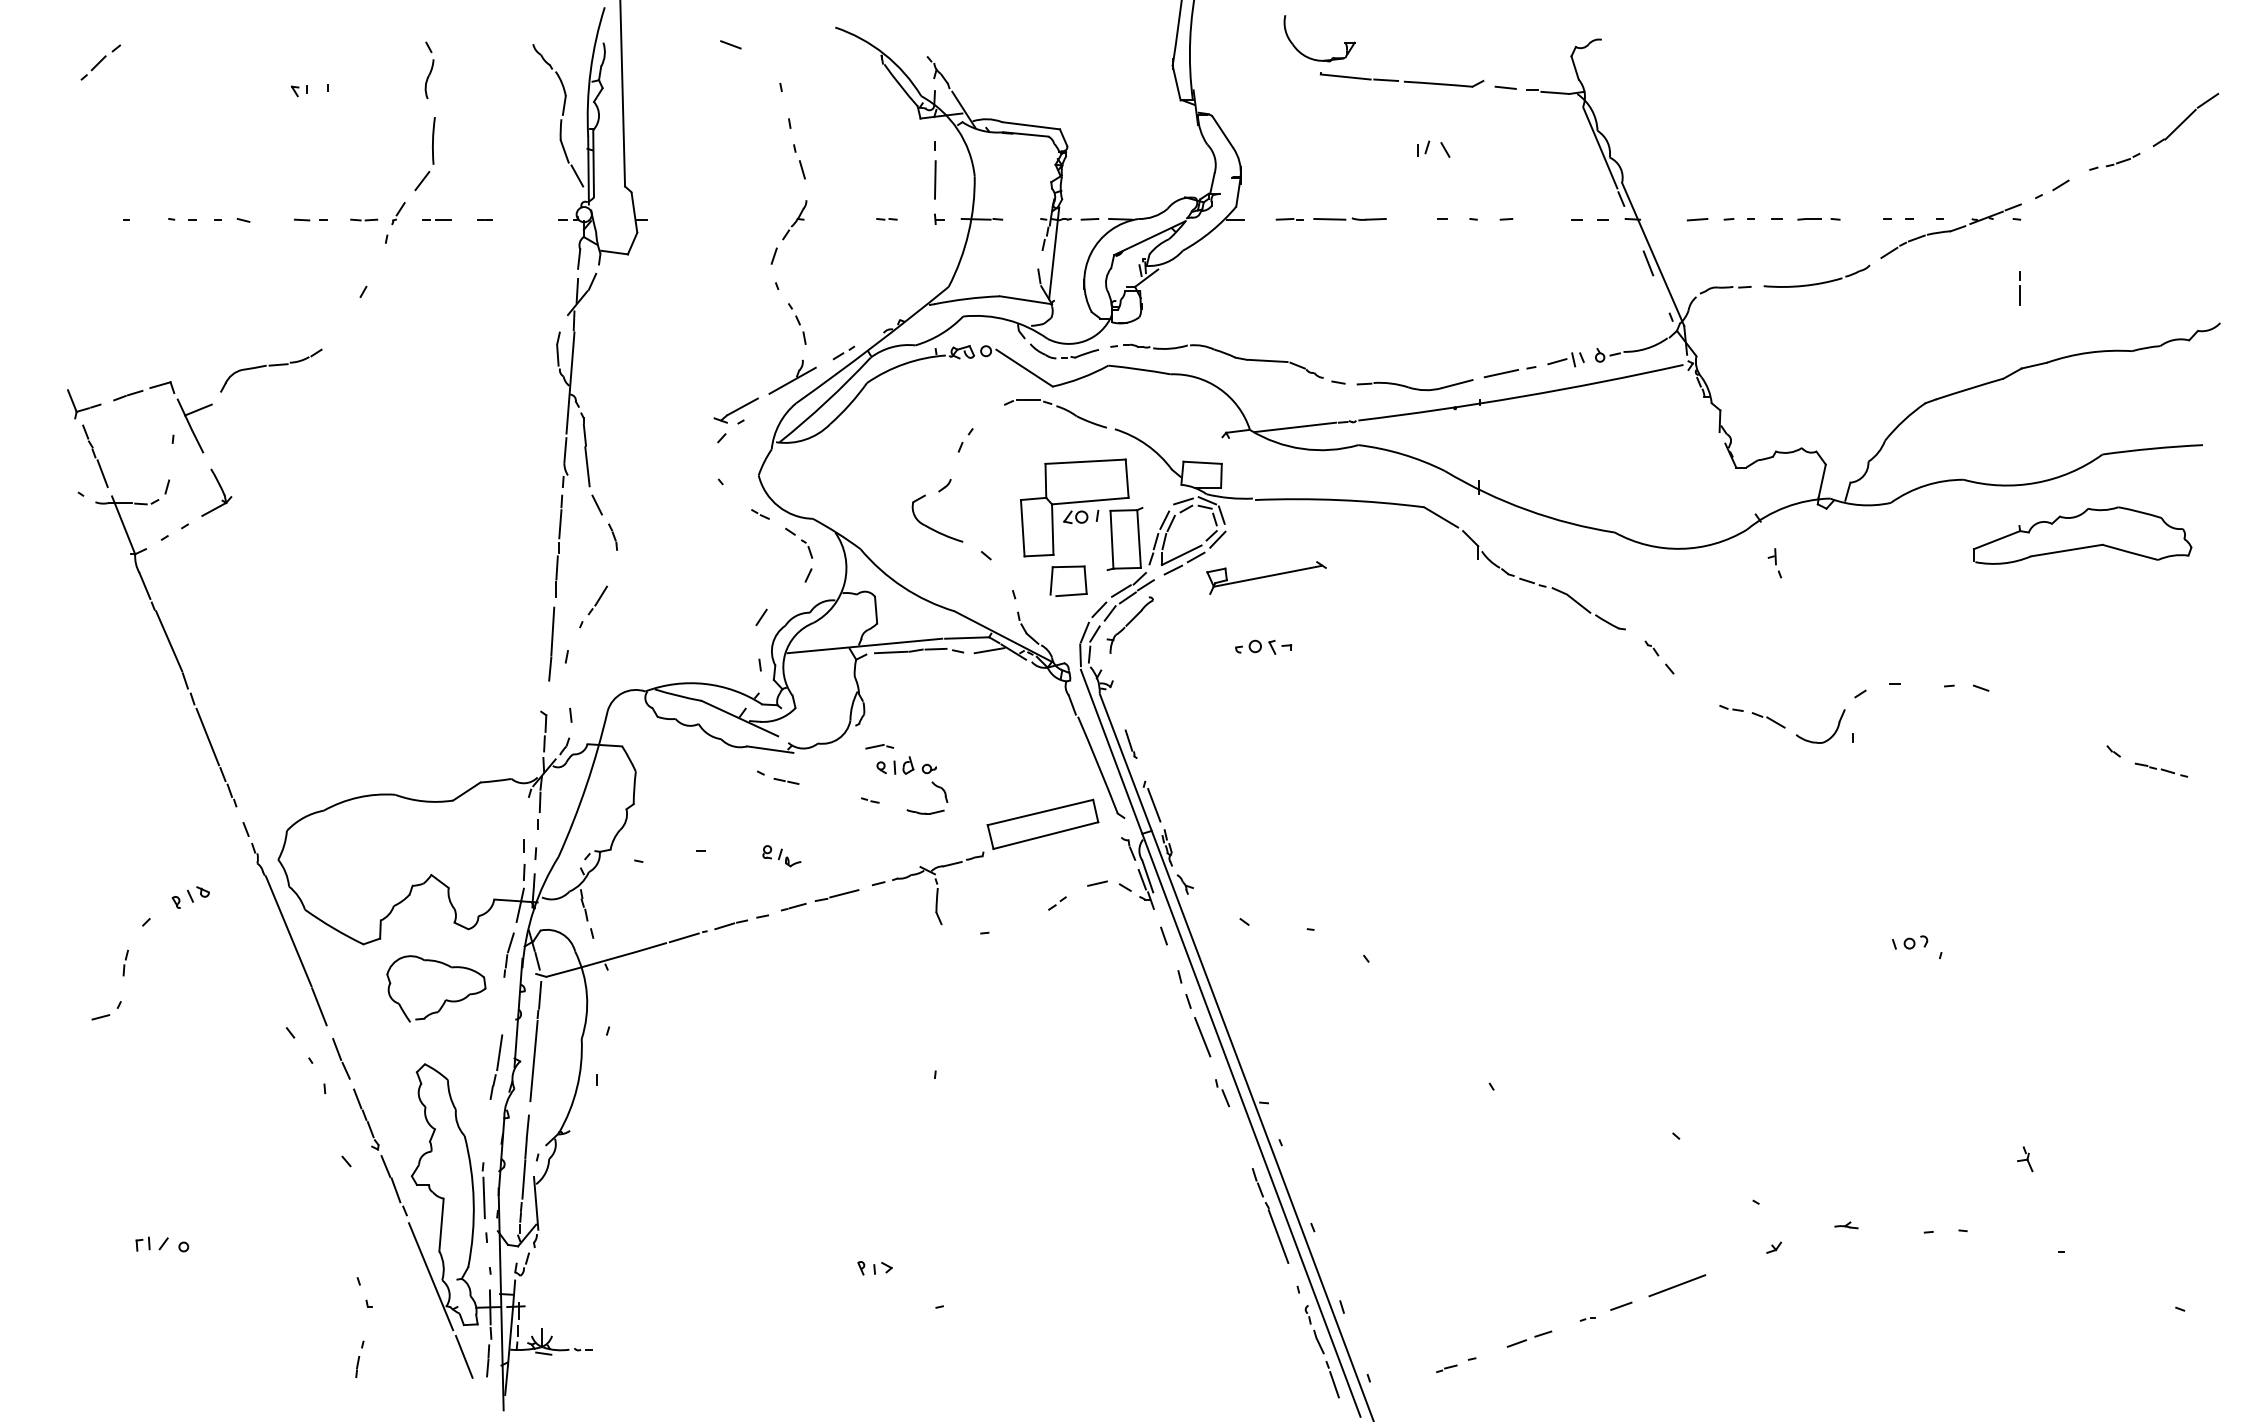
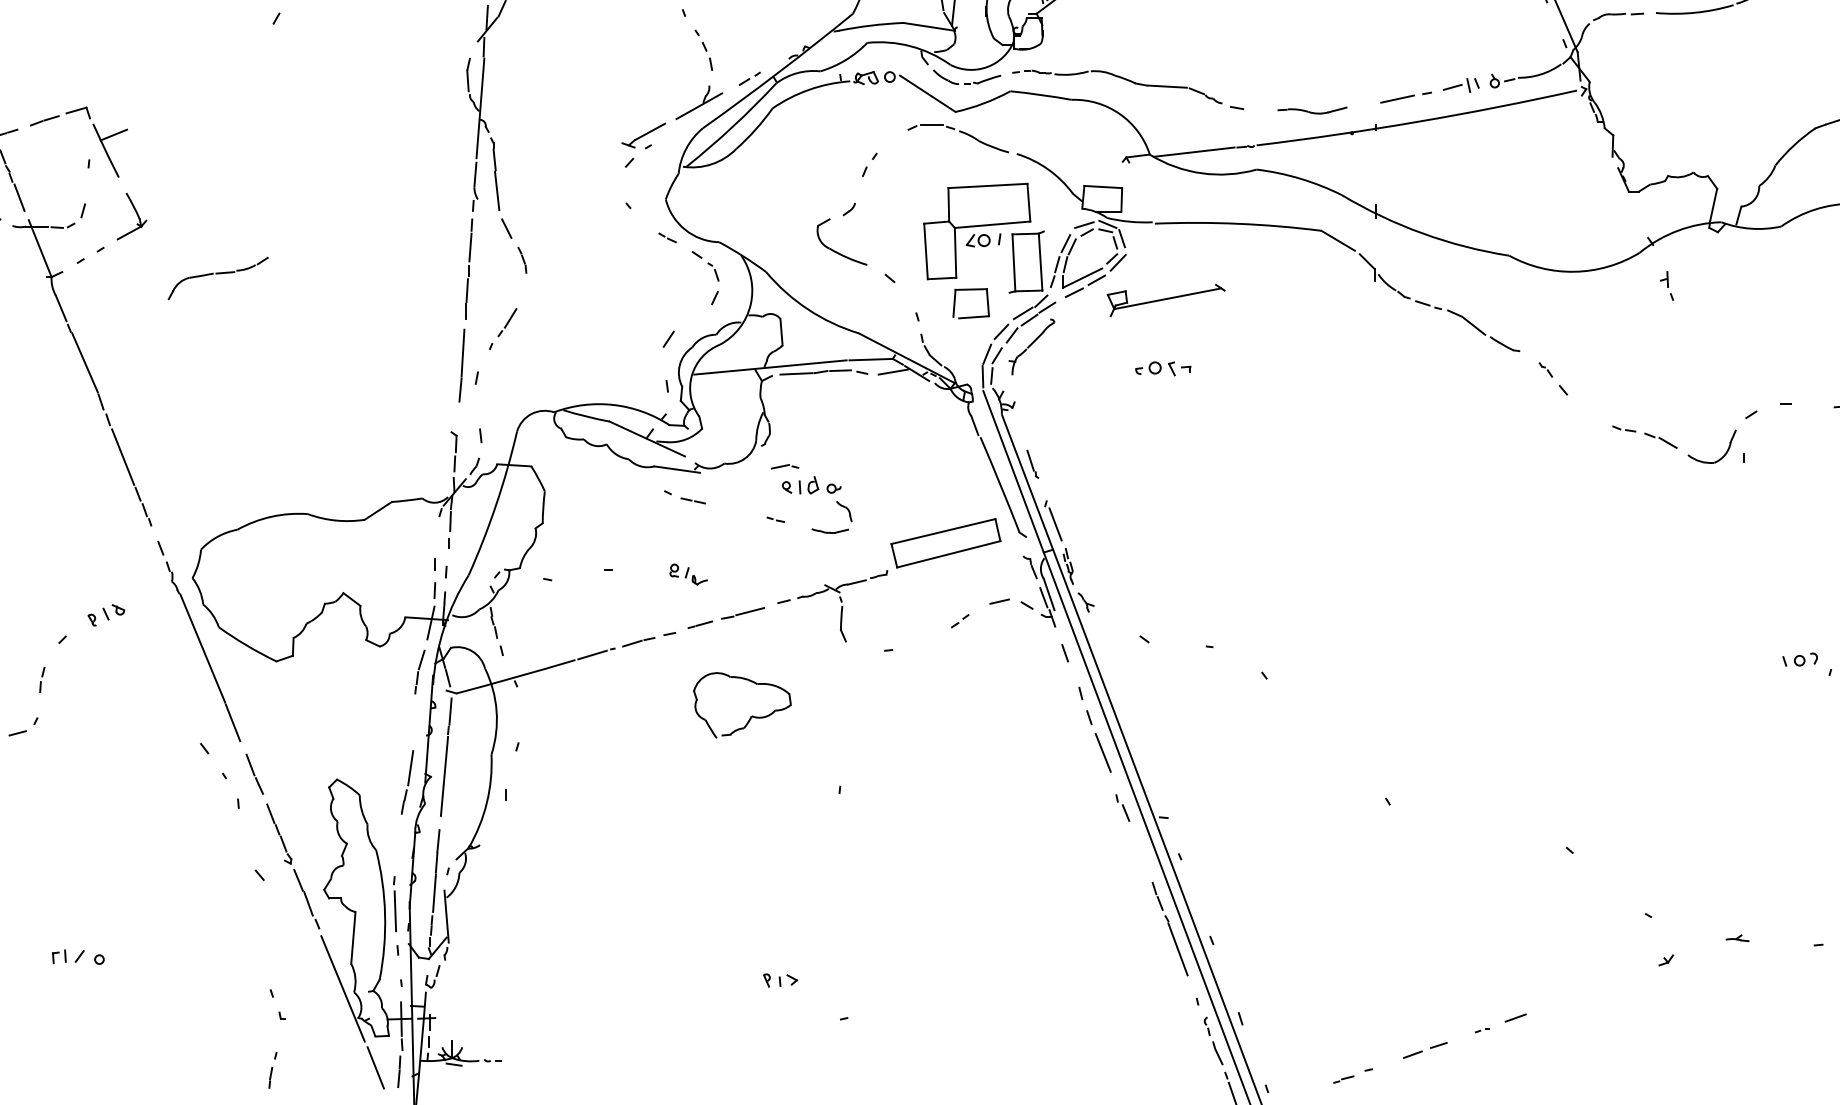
part: (271, 370) -> (218, 278), moved
part: (1414, 385) -> (1311, 110), size x0.6
part: (445, 999) -> (751, 715), moved
line: (1677, 1285) -> (1571, 997), removed

